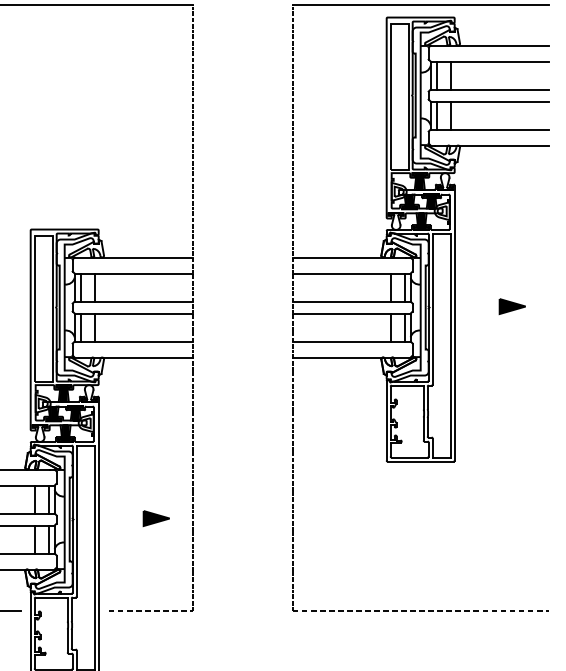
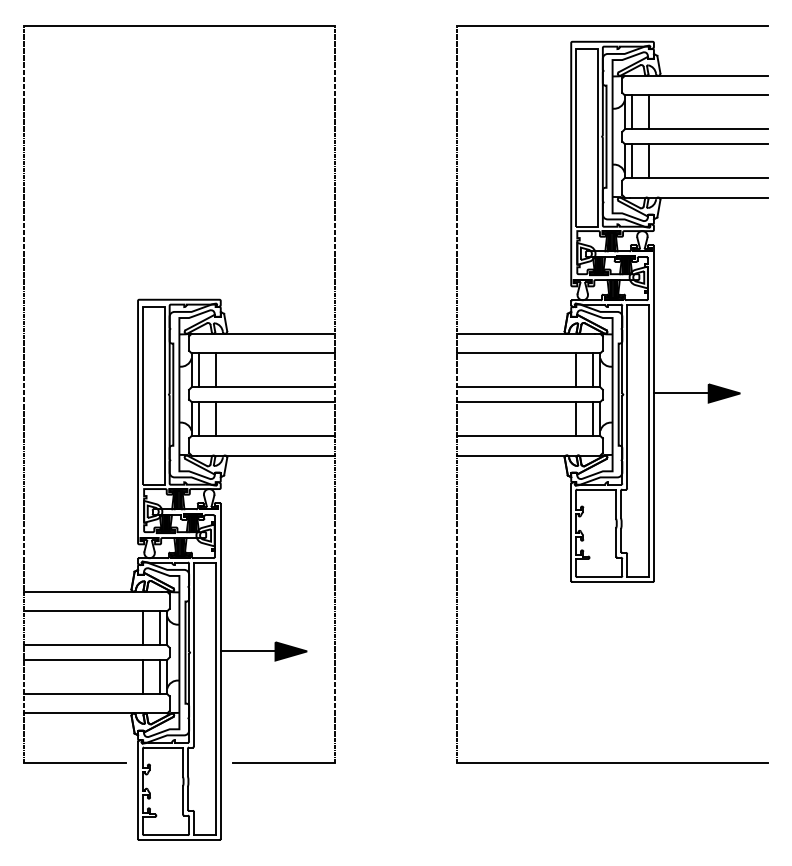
line: (476, 306) -> (680, 393), added
line: (120, 518) -> (247, 651), added
line: (151, 610) -> (284, 763), dashed -> solid
line: (420, 610) -> (612, 763), dashed -> solid

